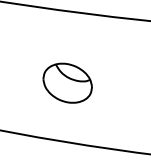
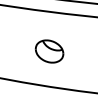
part: (67, 83) -> (49, 51), moved

